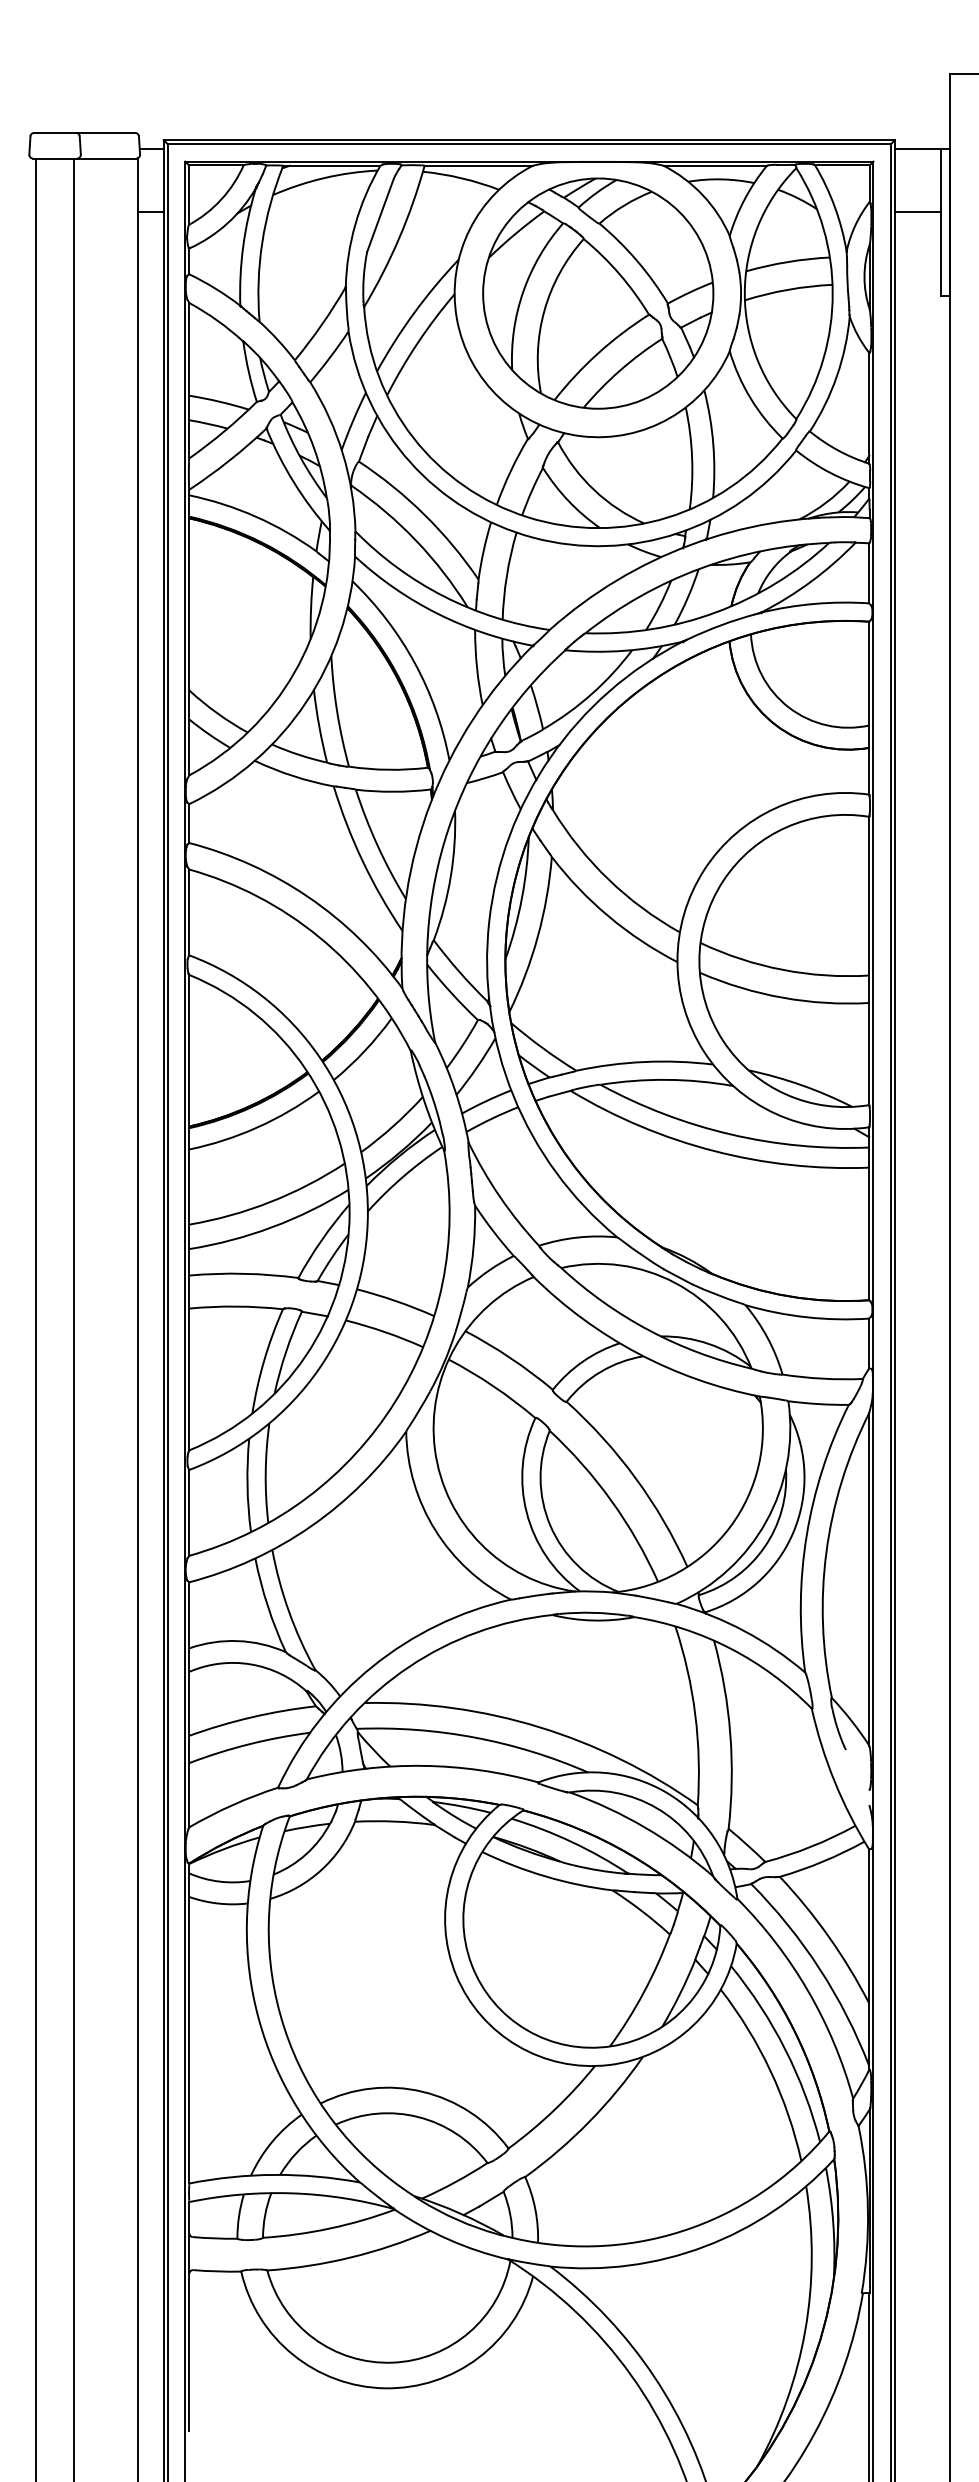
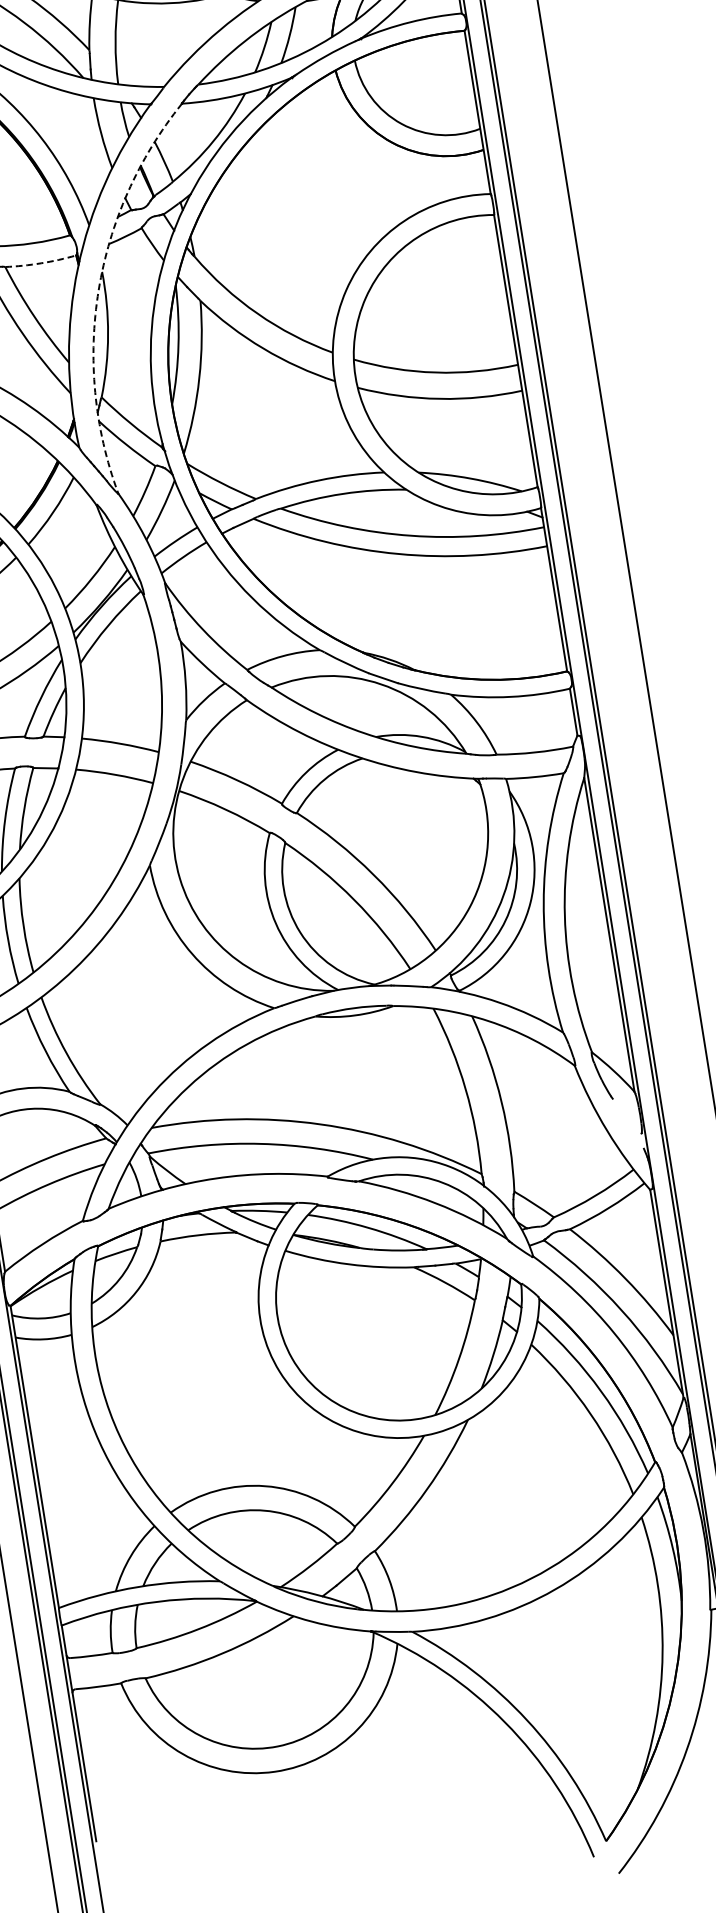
arc: (393, 791) -> (41, 263), solid -> dashed
arc: (448, 829) -> (98, 290), solid -> dashed

